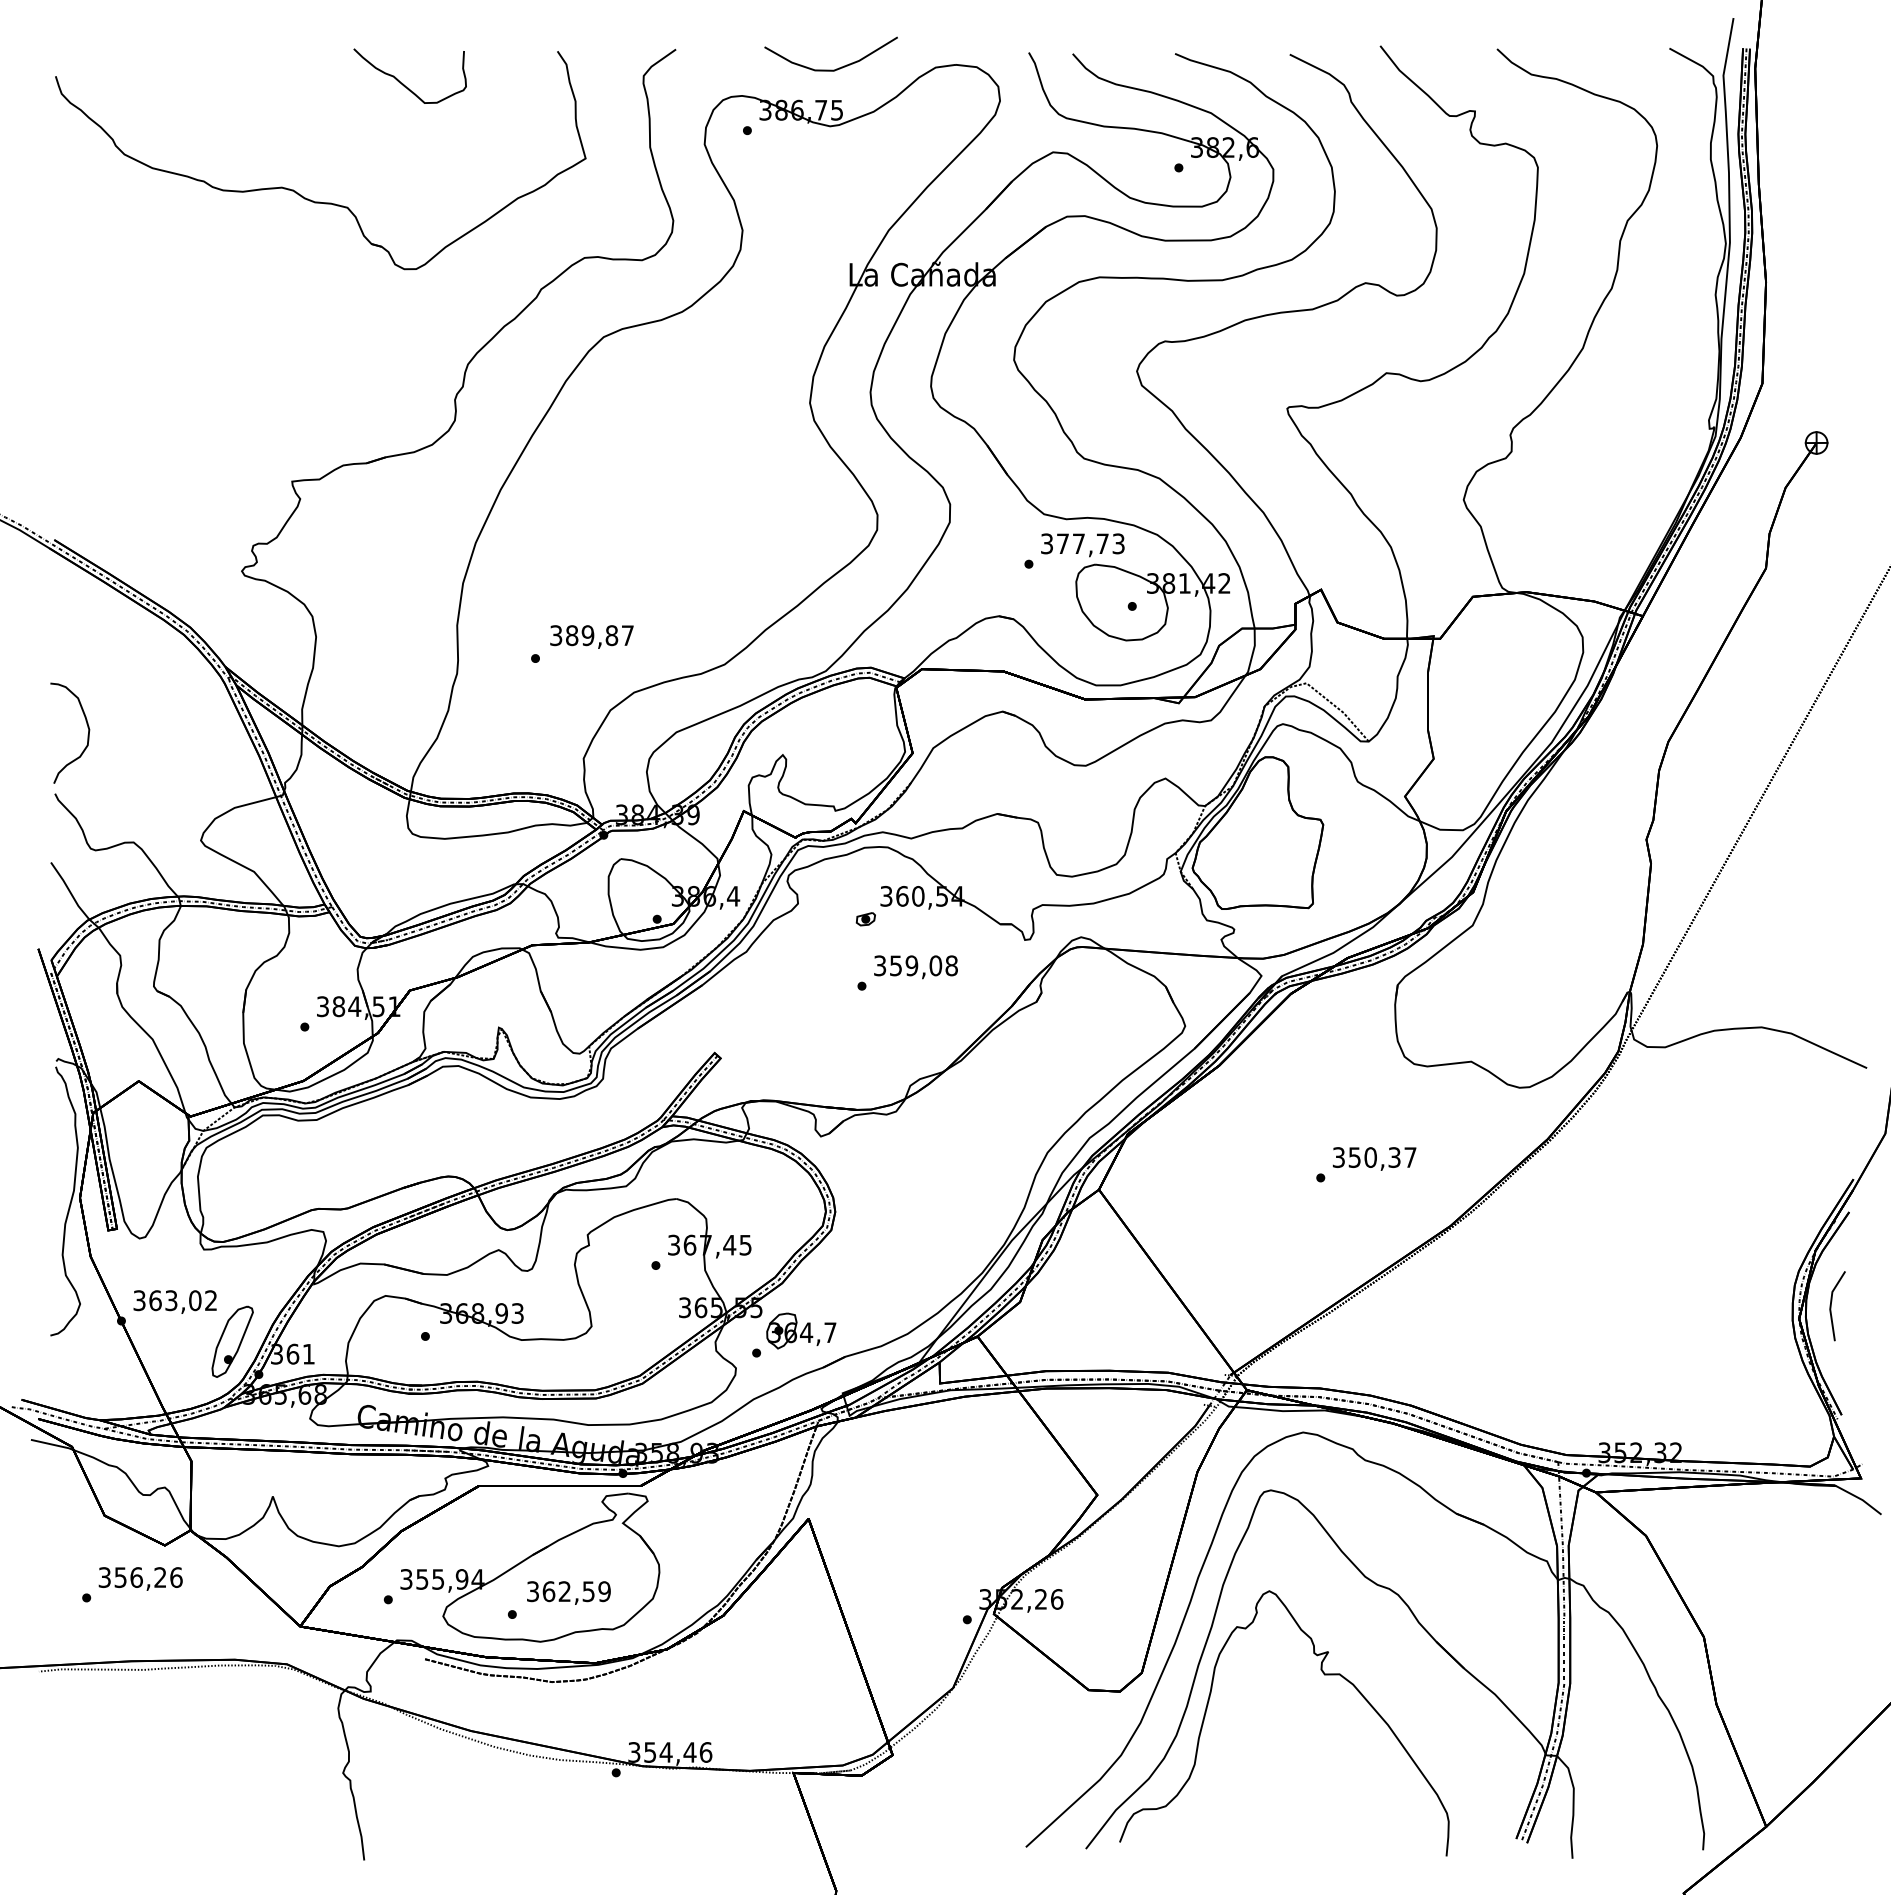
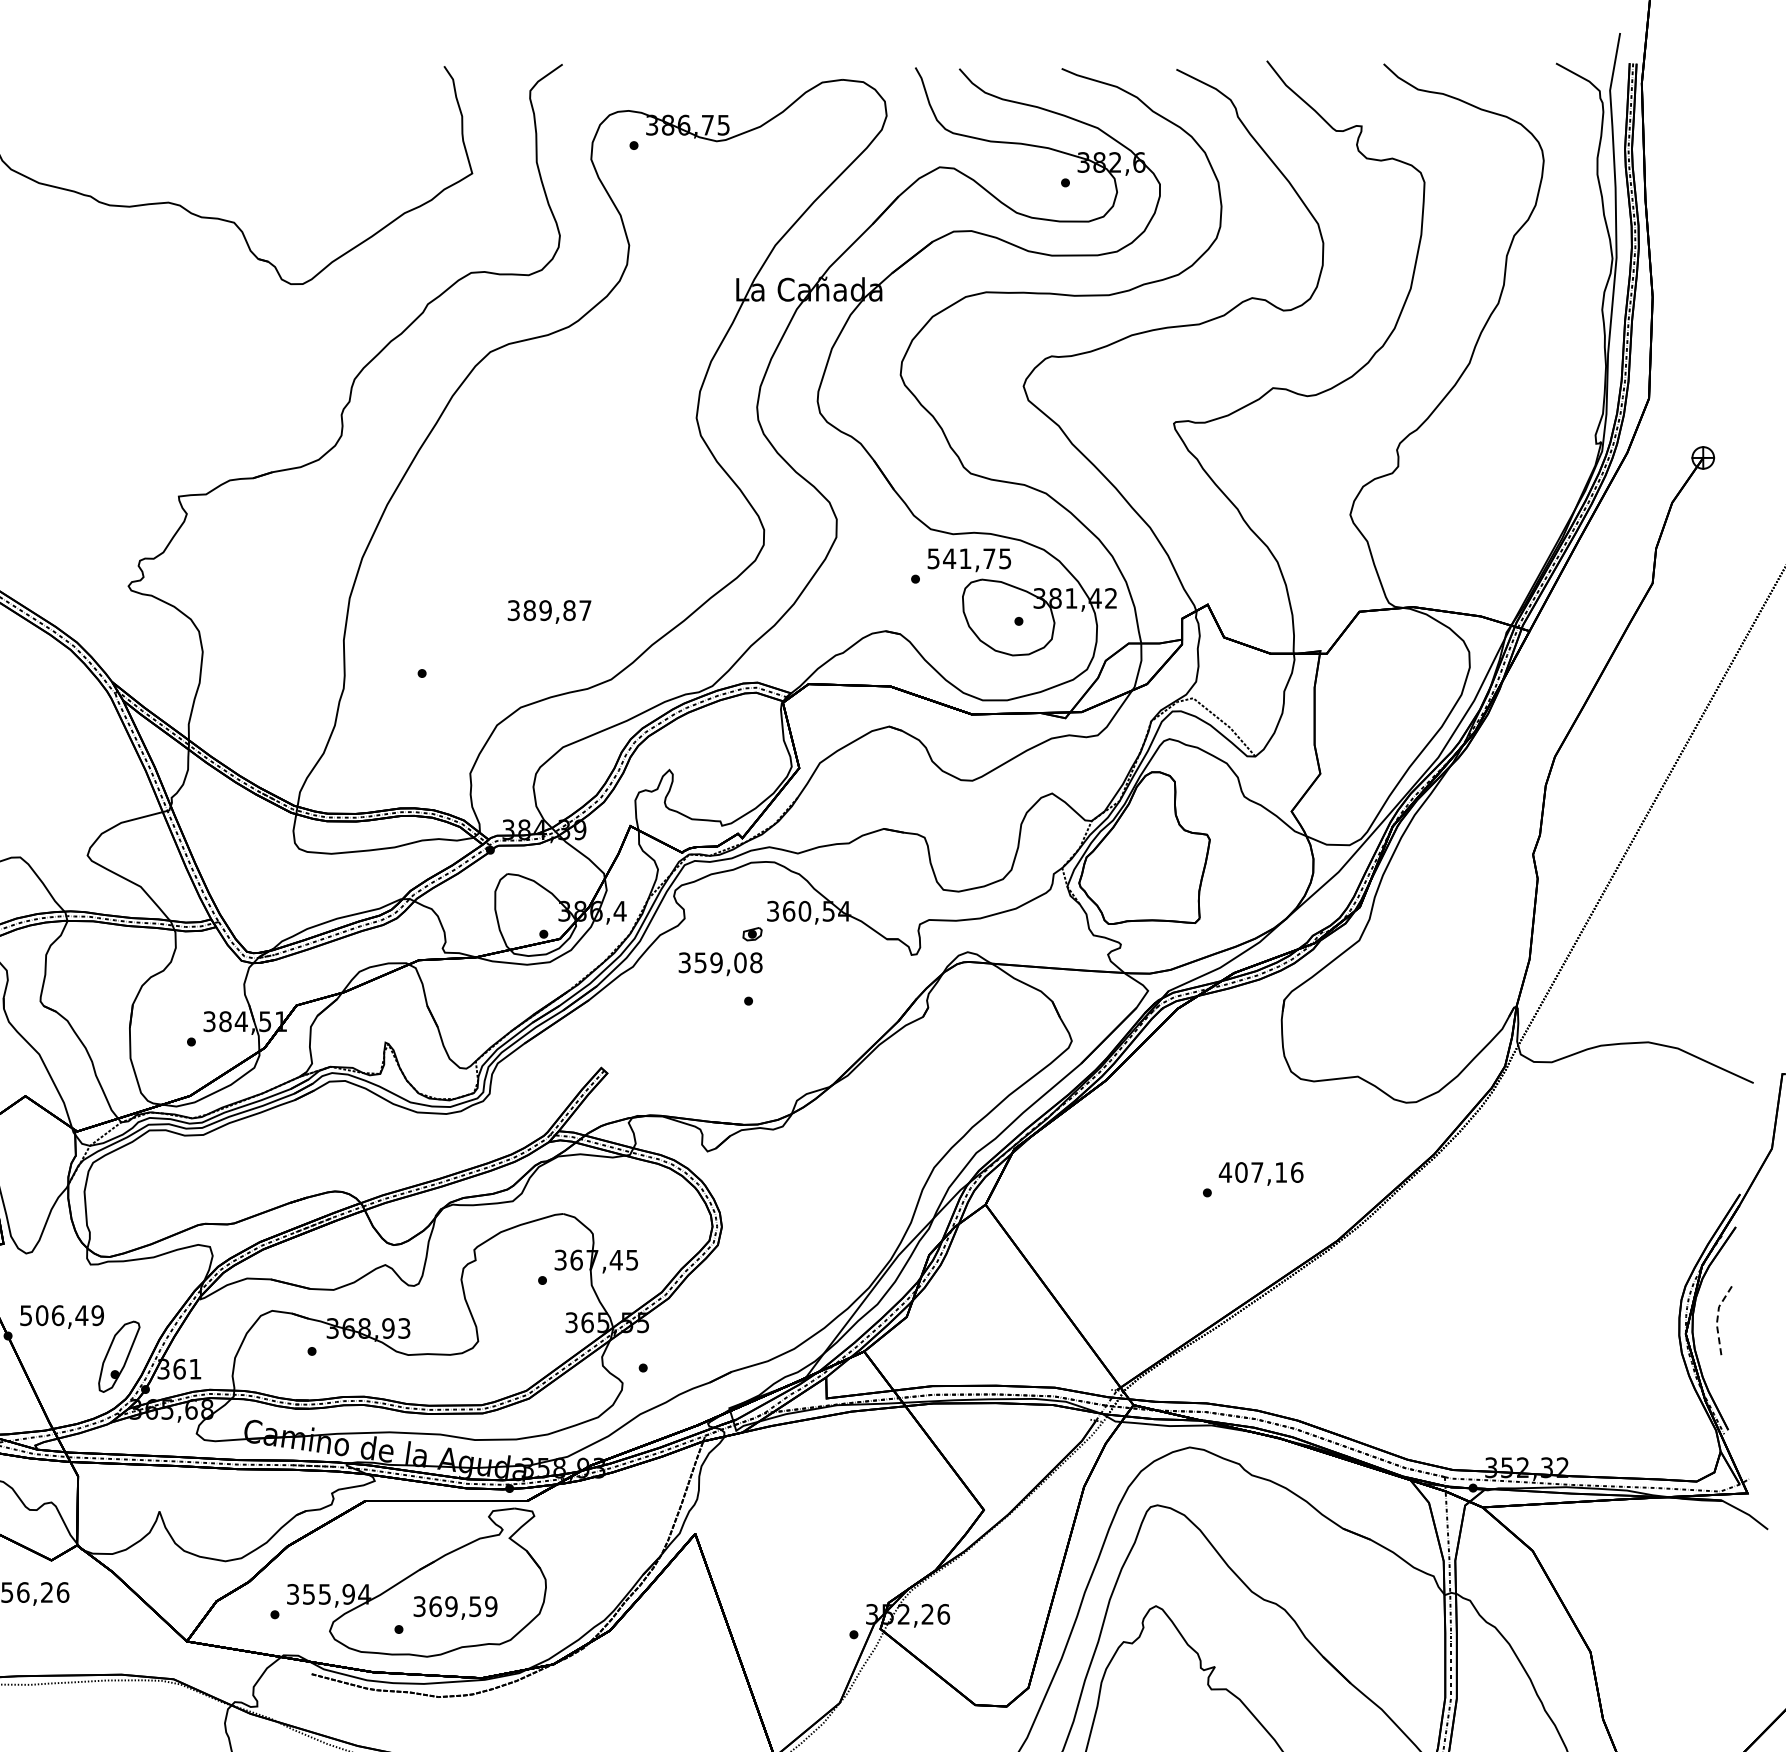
curve: (830, 69) -> (717, 84), removed
curve: (403, 83) -> (290, 98), removed
text: (1082, 543) -> (969, 558), 377,73 -> 541,75
text: (591, 636) -> (549, 611), moved
text: (915, 967) -> (720, 964), moved
text: (1374, 1157) -> (1261, 1172), 350,37 -> 407,16
text: (175, 1300) -> (62, 1315), 363,02 -> 506,49
line: (1830, 1304) -> (1717, 1319), solid -> dashed
part: (801, 1330) -> (688, 1345), removed
text: (564, 1591) -> (451, 1606), 362,59 -> 369,59

